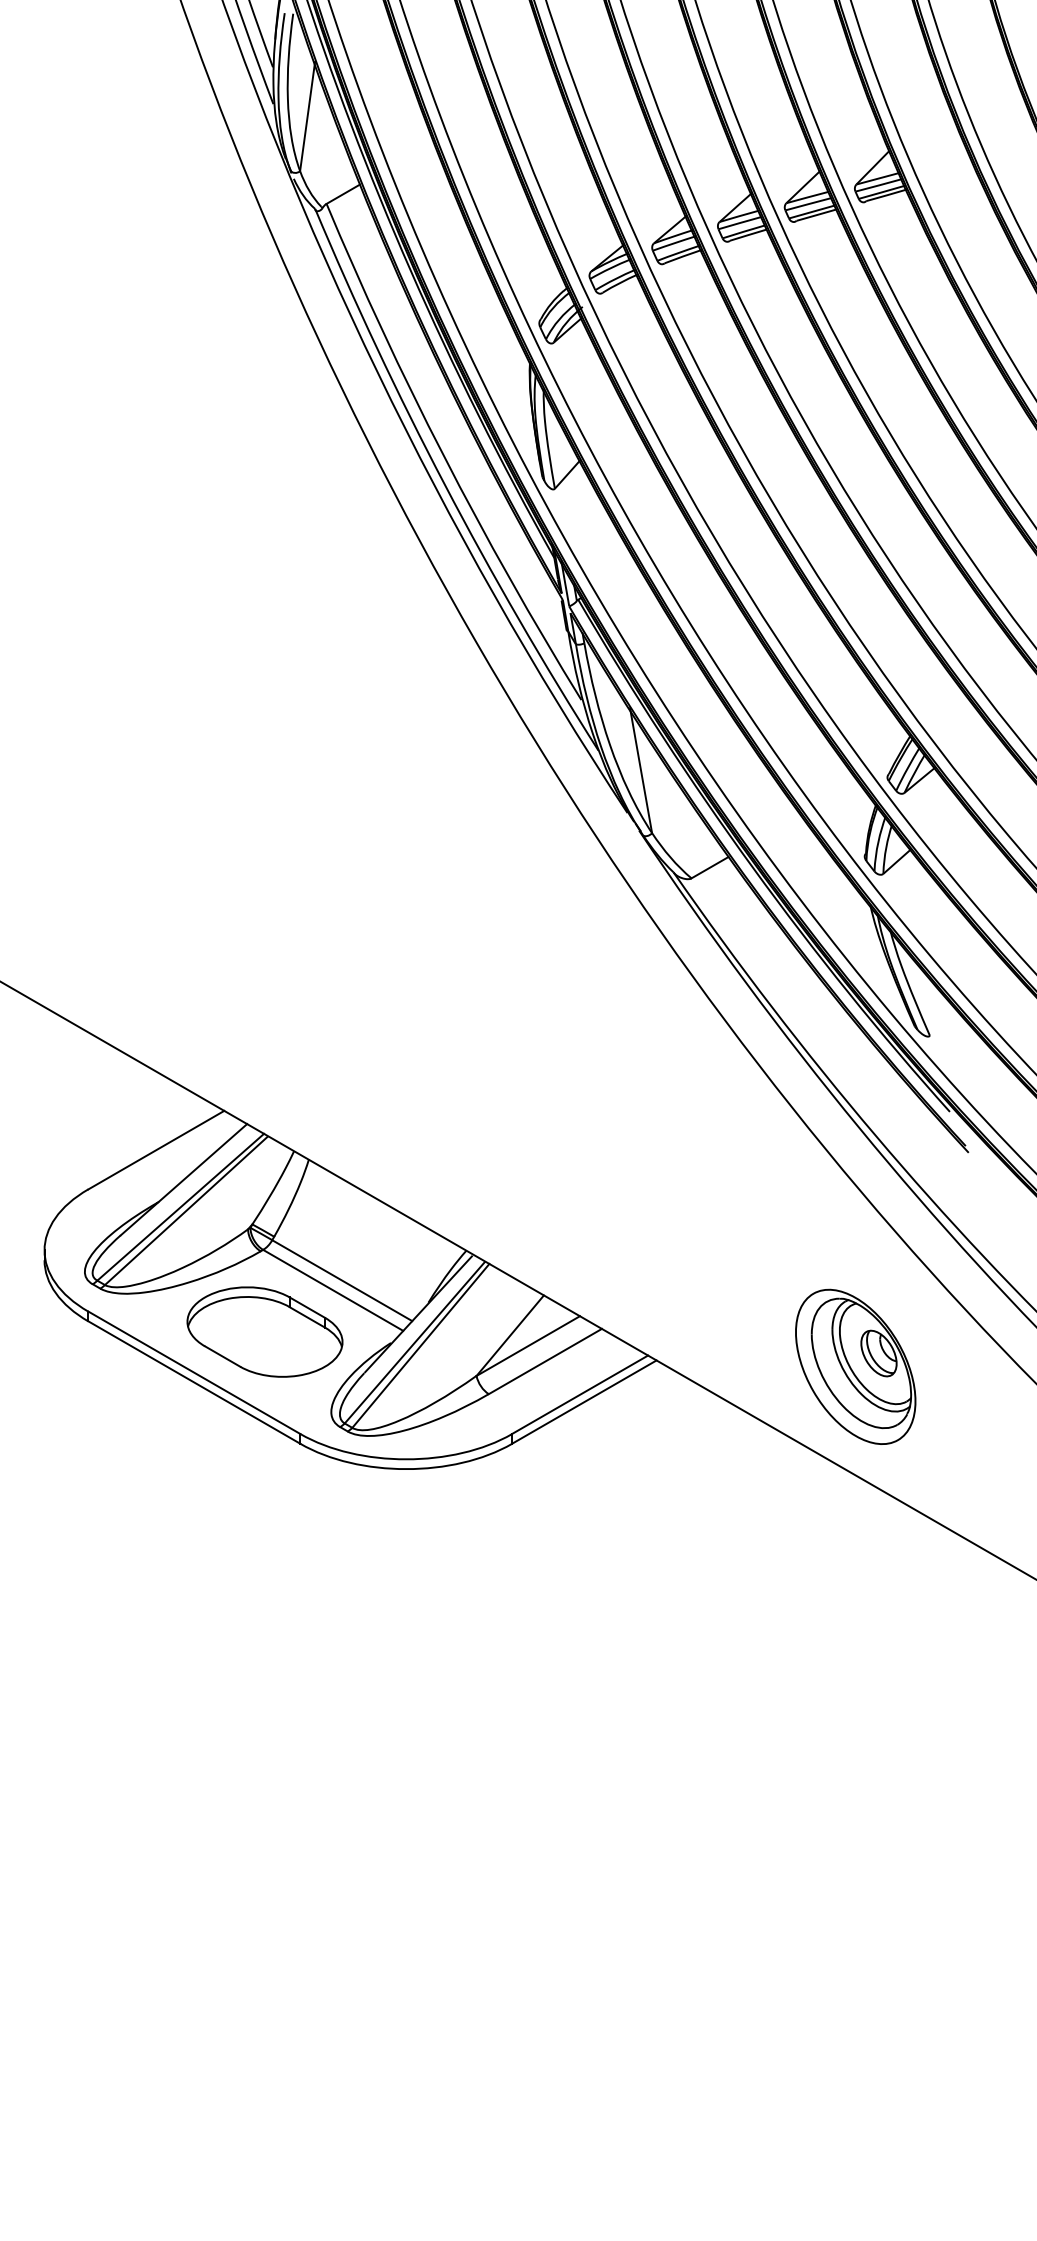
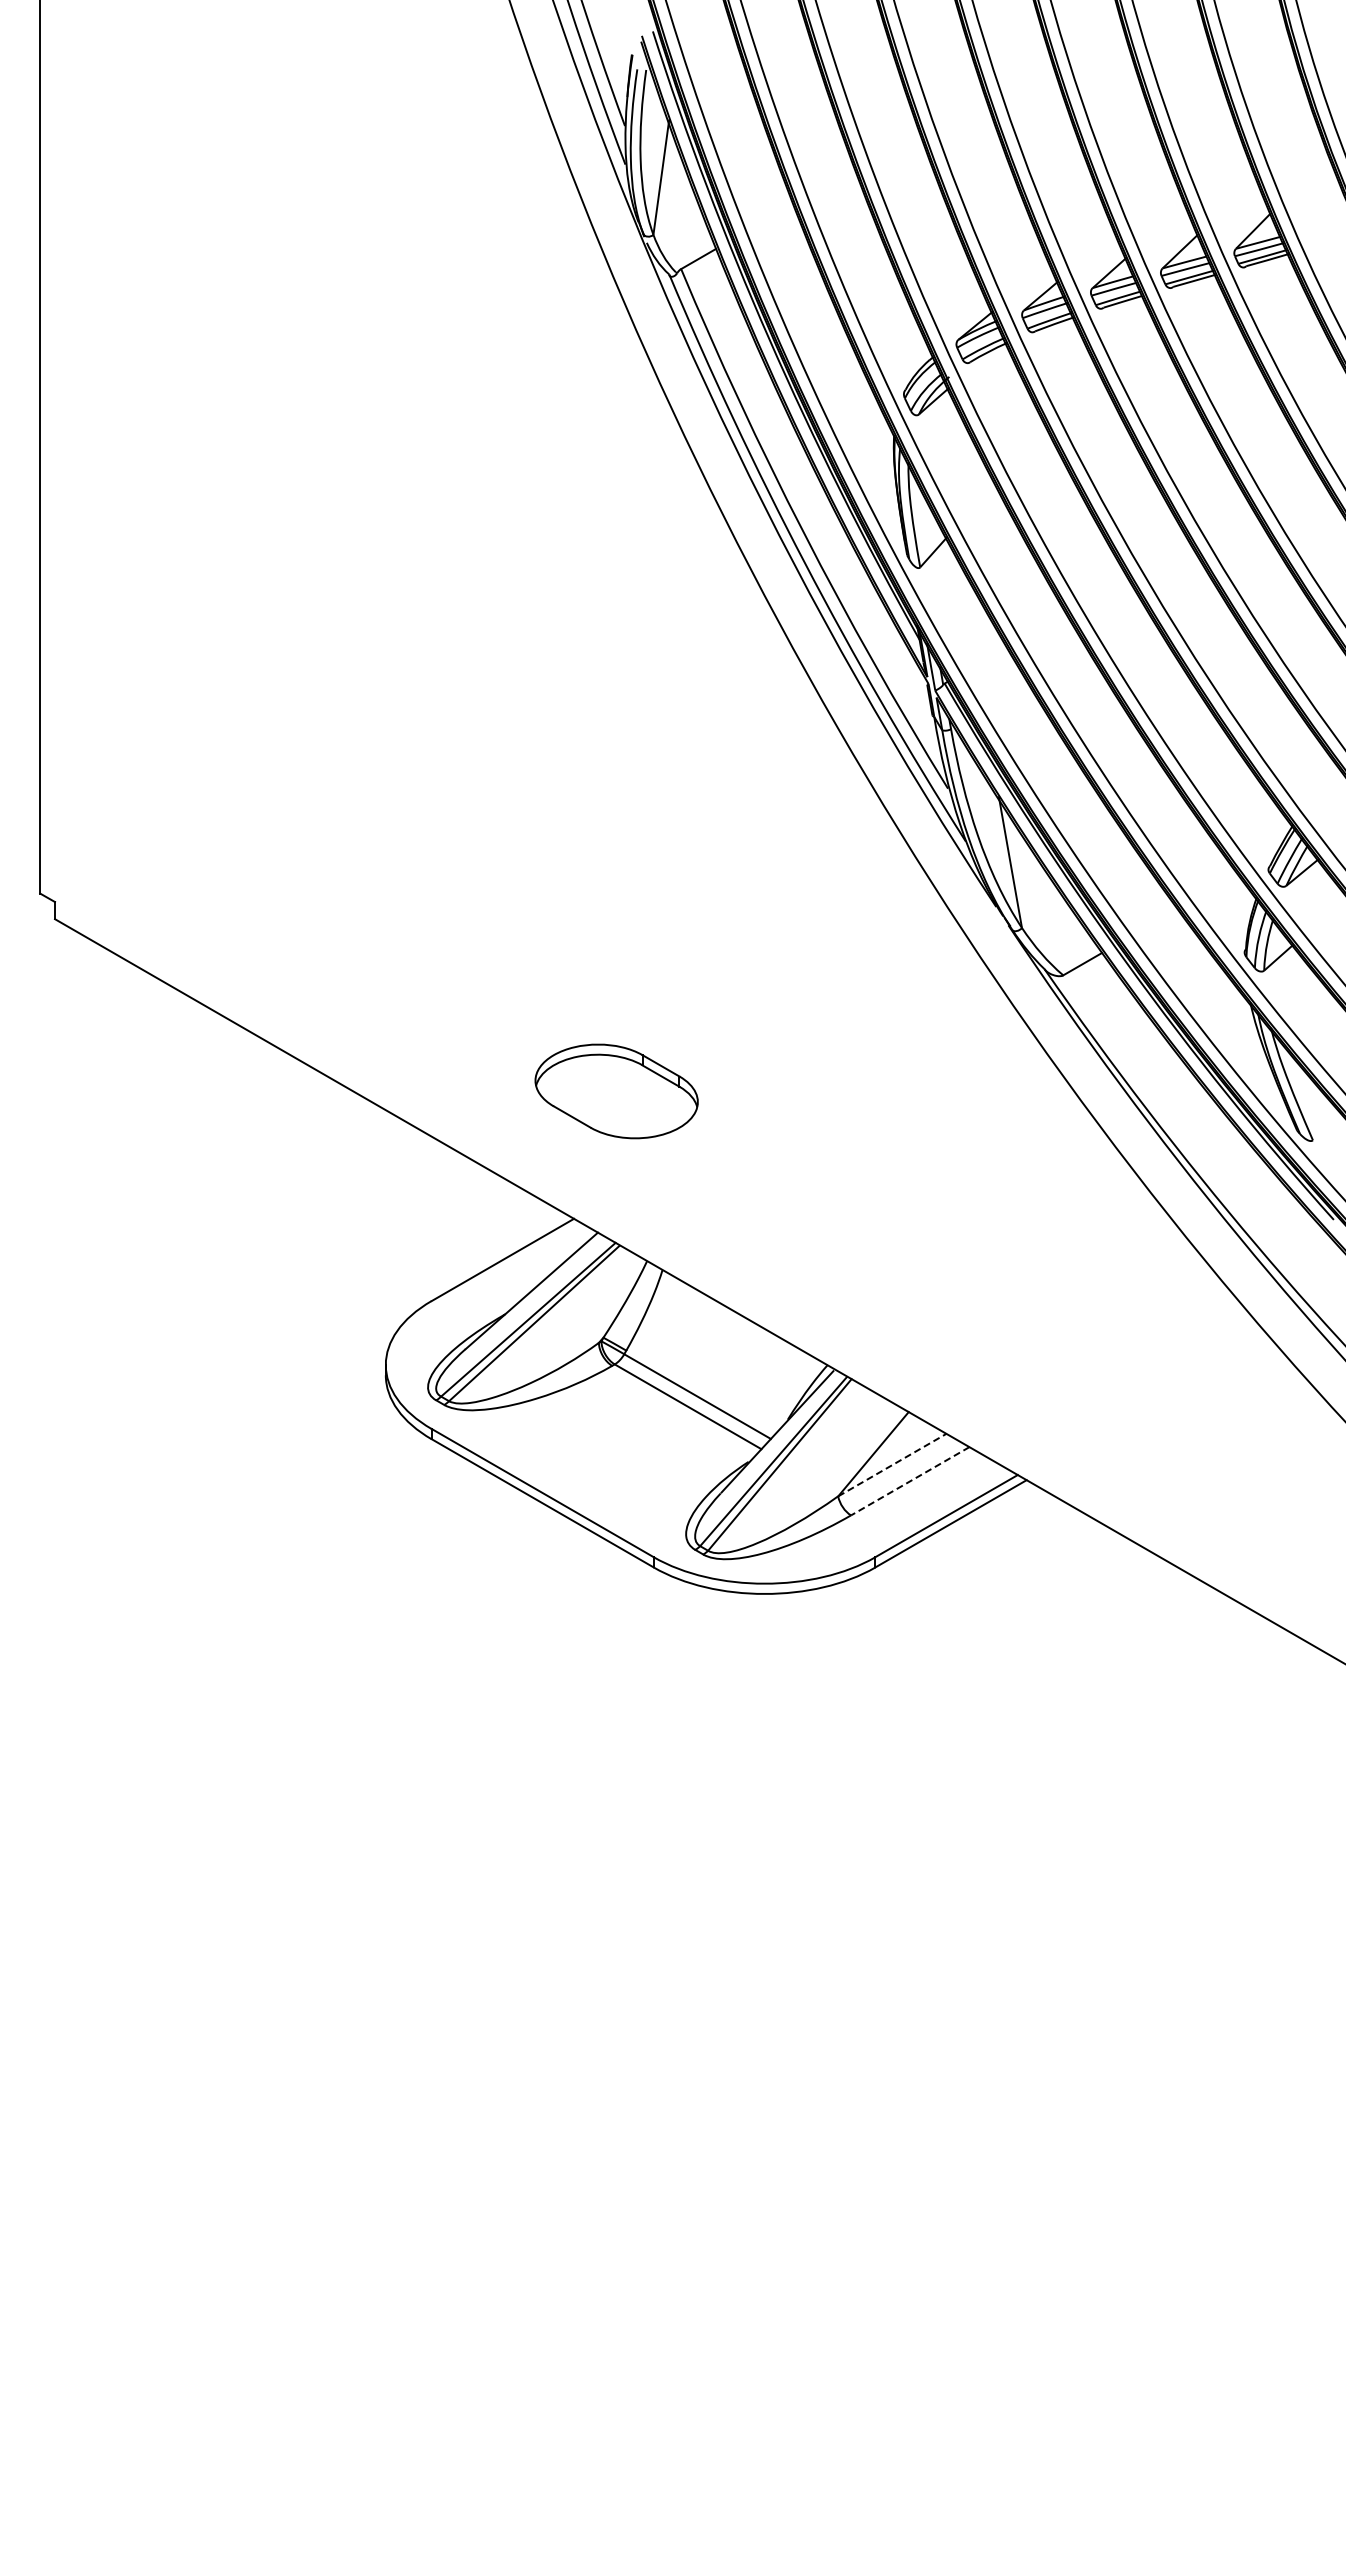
part: (264, 1332) -> (616, 1091), moved
line: (528, 1346) -> (892, 1465), solid -> dashed
line: (544, 1361) -> (909, 1481), solid -> dashed
part: (855, 1366) -> (1234, 1486), removed

